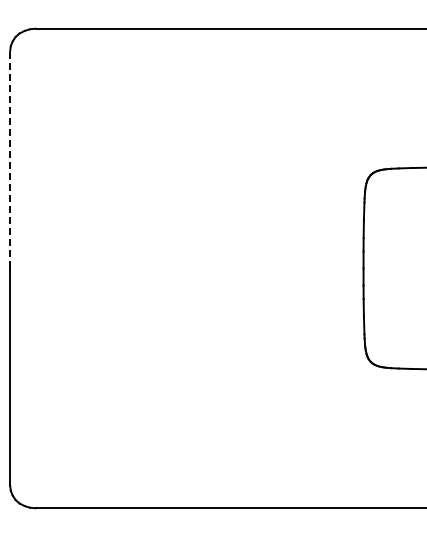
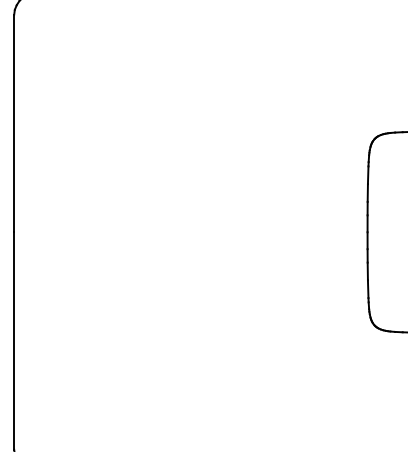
line: (10, 159) -> (14, 123), dashed -> solid

